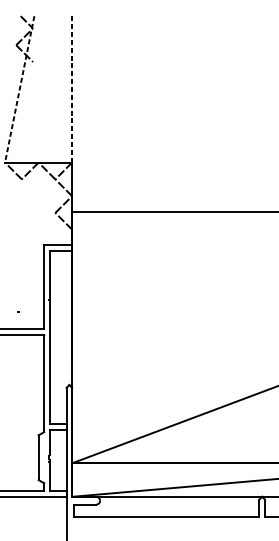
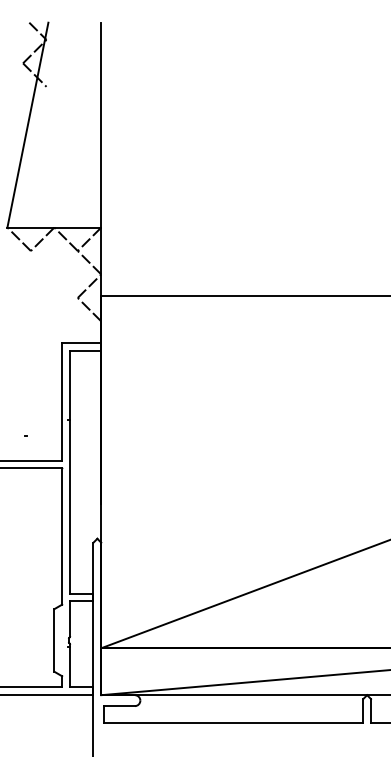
line: (19, 89) -> (27, 125), dashed -> solid
line: (72, 89) -> (101, 125), dashed -> solid

